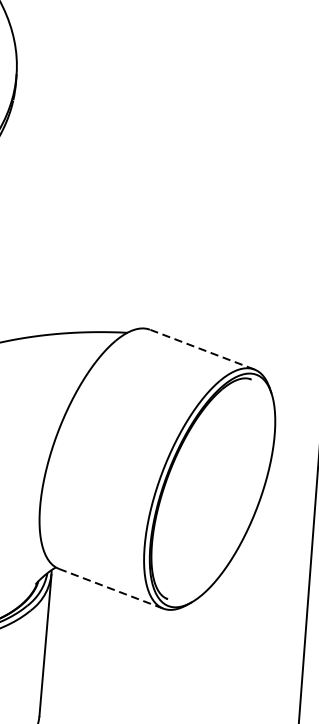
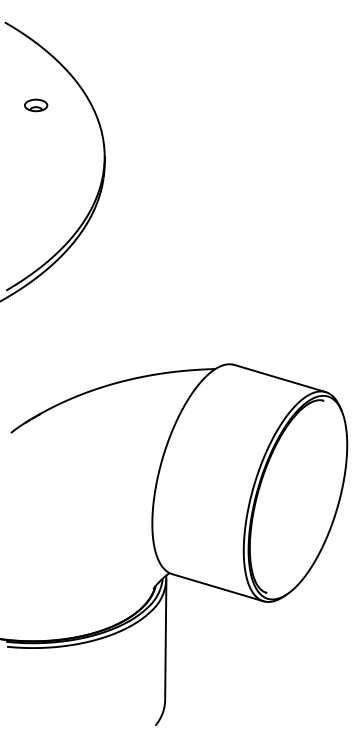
line: (202, 349) -> (280, 378), dashed -> solid
line: (110, 588) -> (217, 587), dashed -> solid

